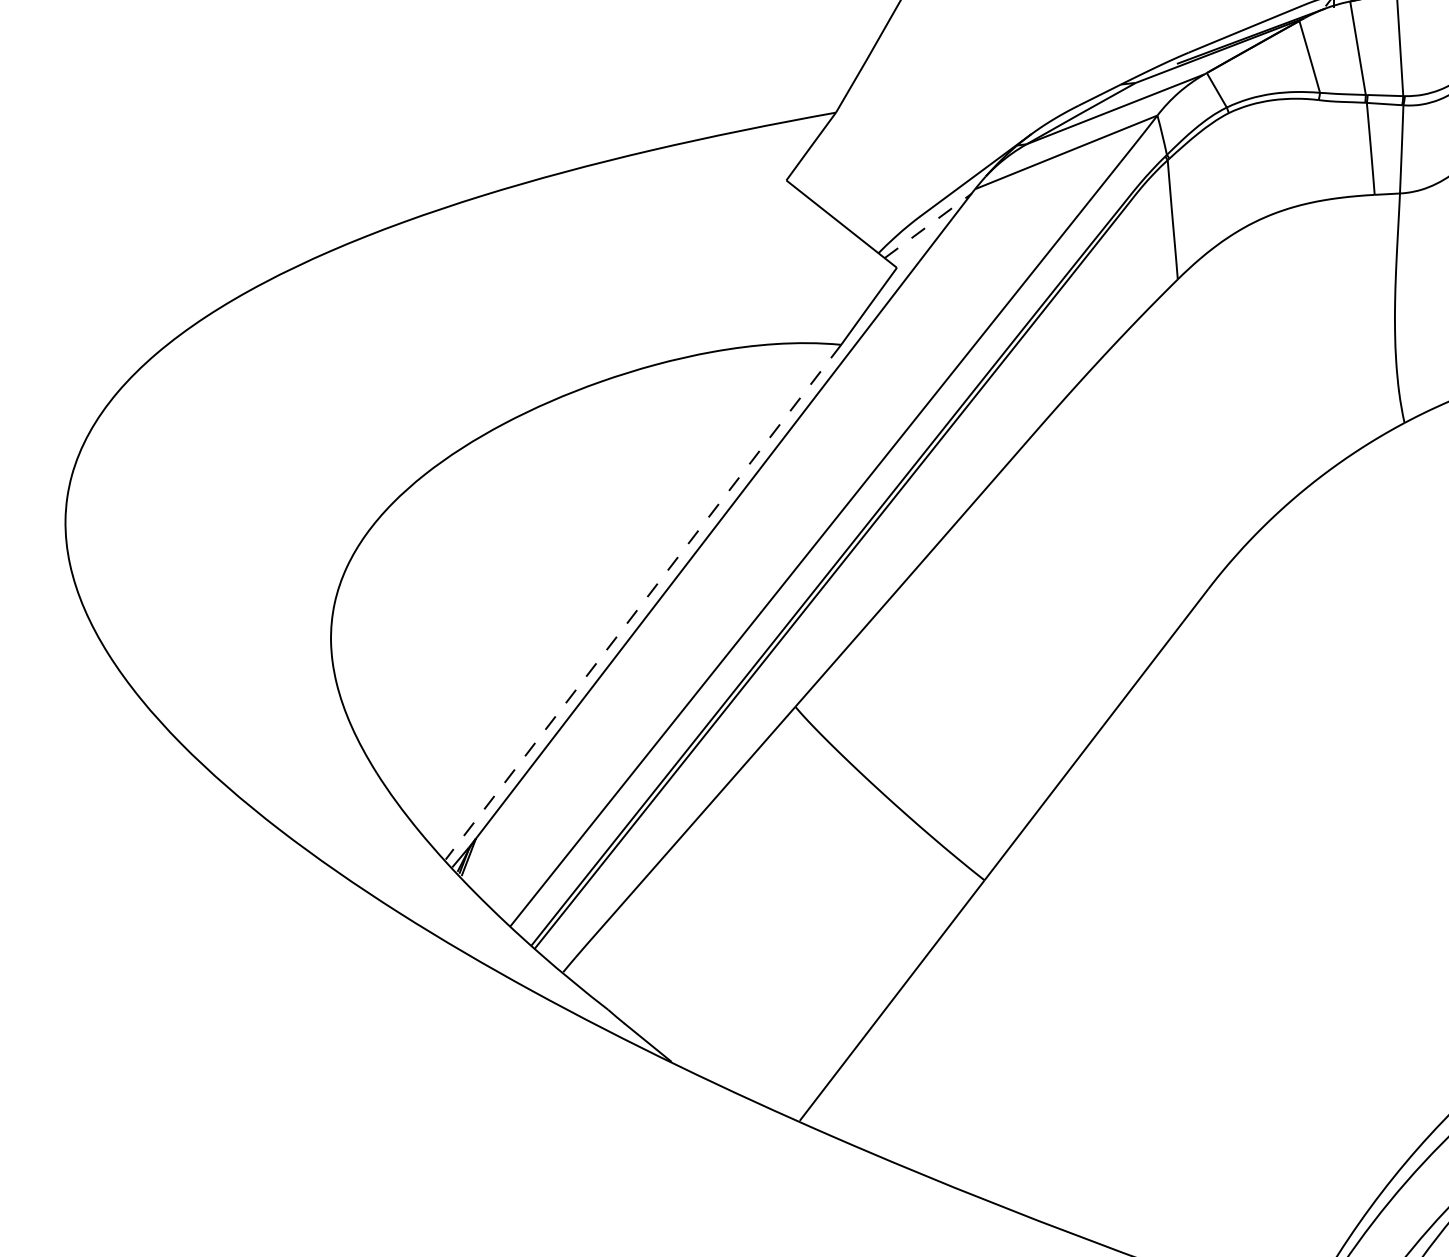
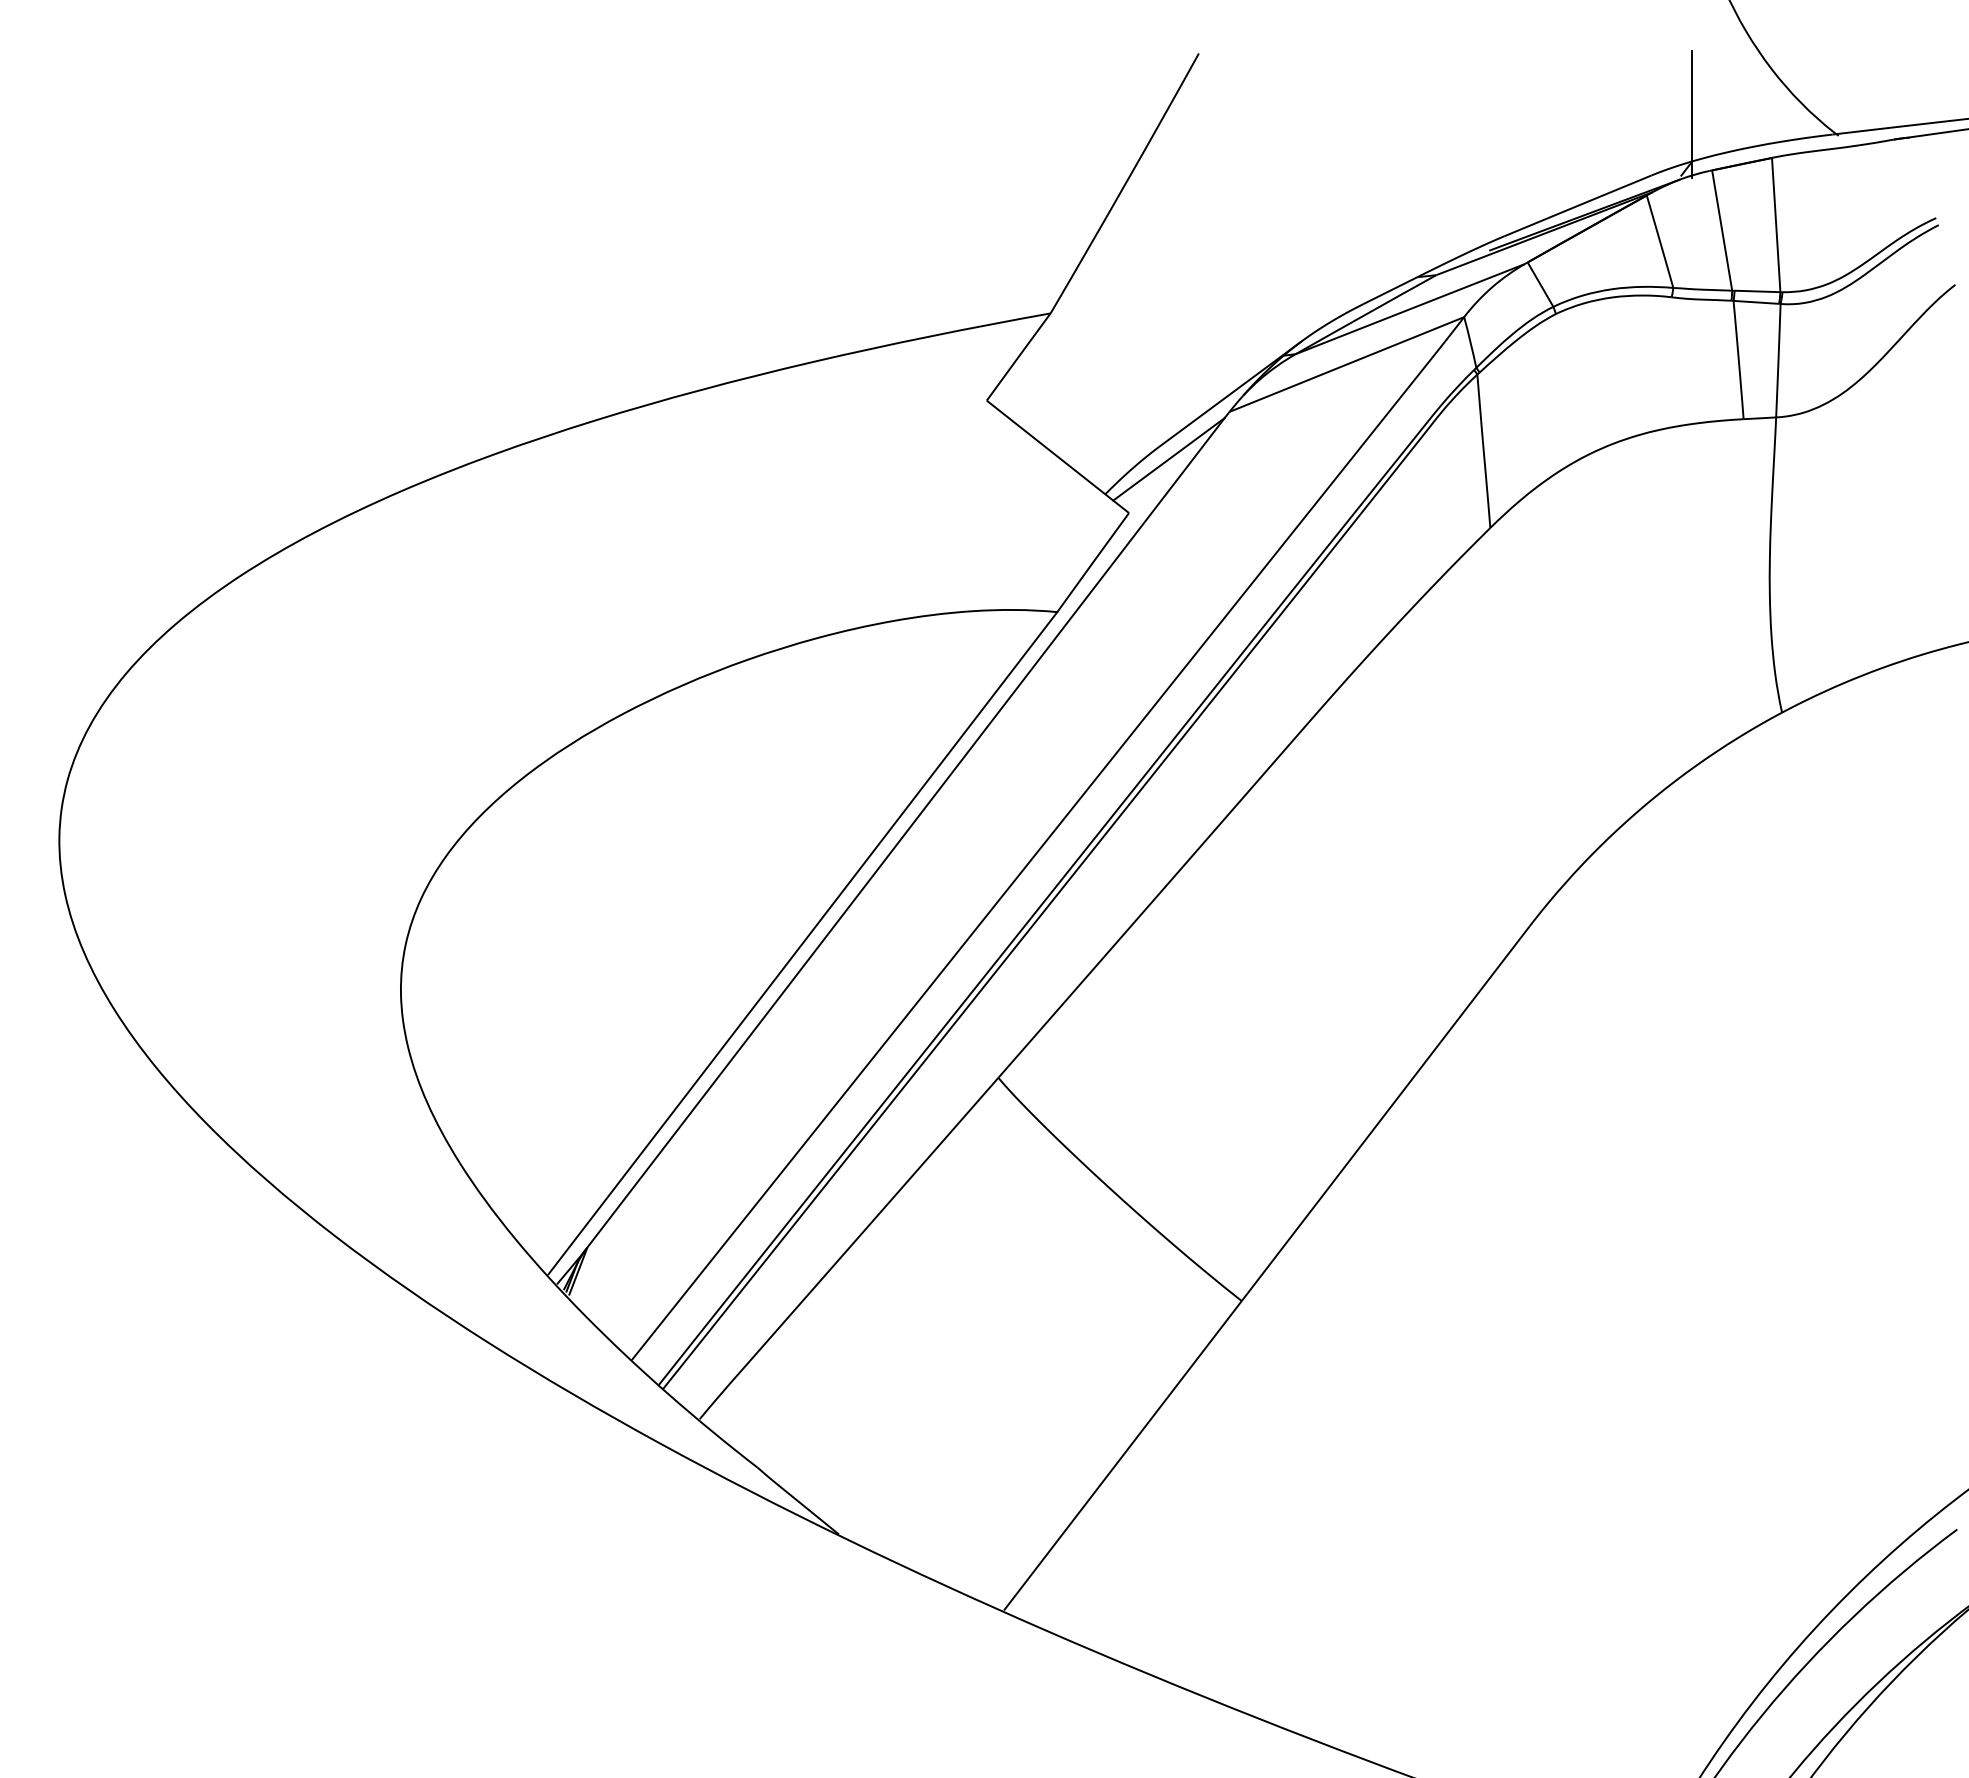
line: (928, 226) -> (1169, 459), dashed -> solid
line: (643, 602) -> (802, 943), dashed -> solid

